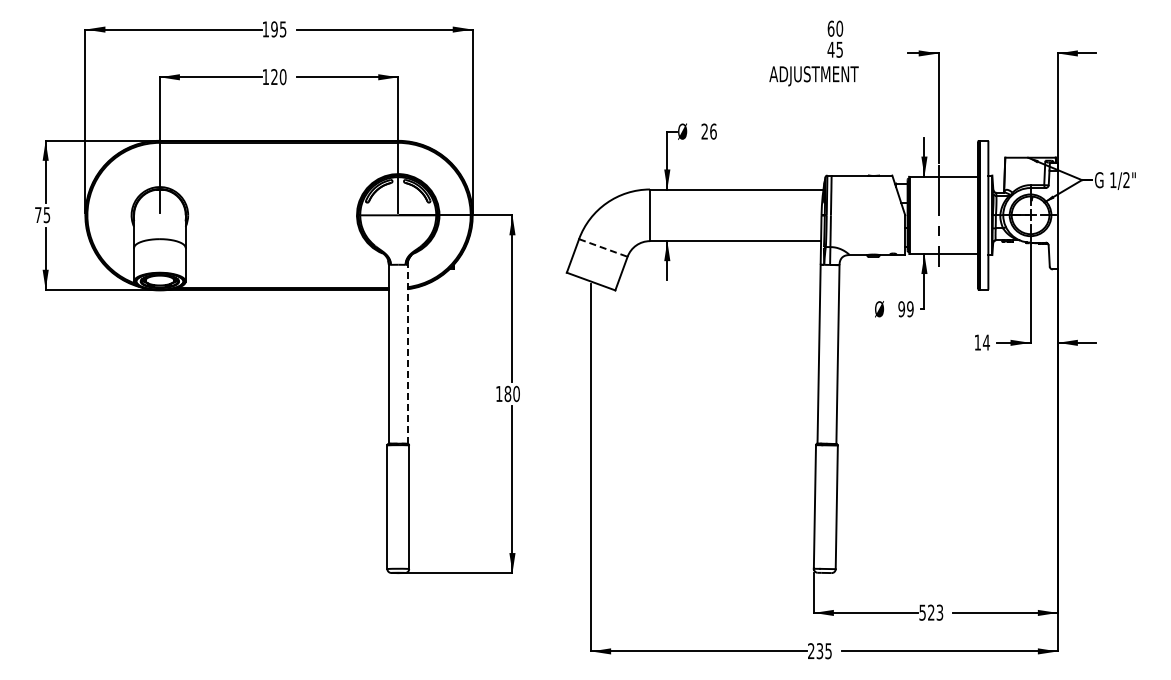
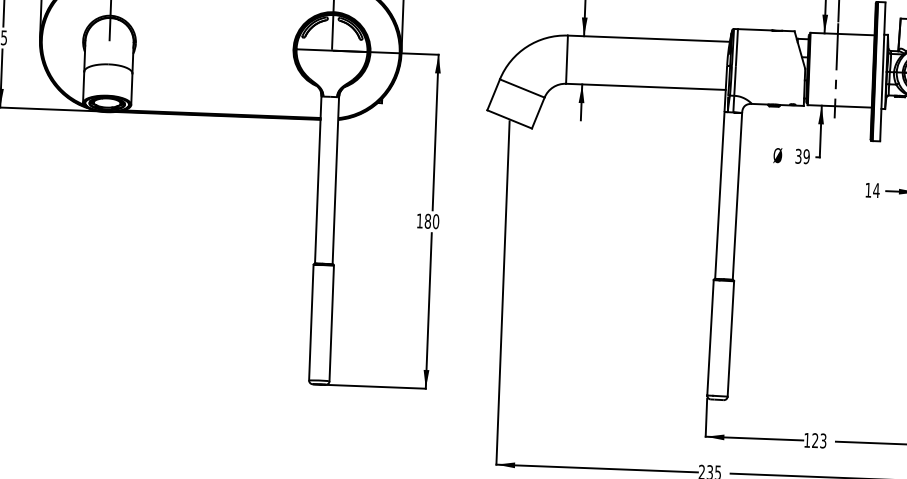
line: (603, 247) -> (522, 88), dashed -> solid
text: (901, 309) -> (798, 156), 99 -> 39
line: (407, 353) -> (335, 179), dashed -> solid
text: (922, 612) -> (807, 440), 523 -> 123

